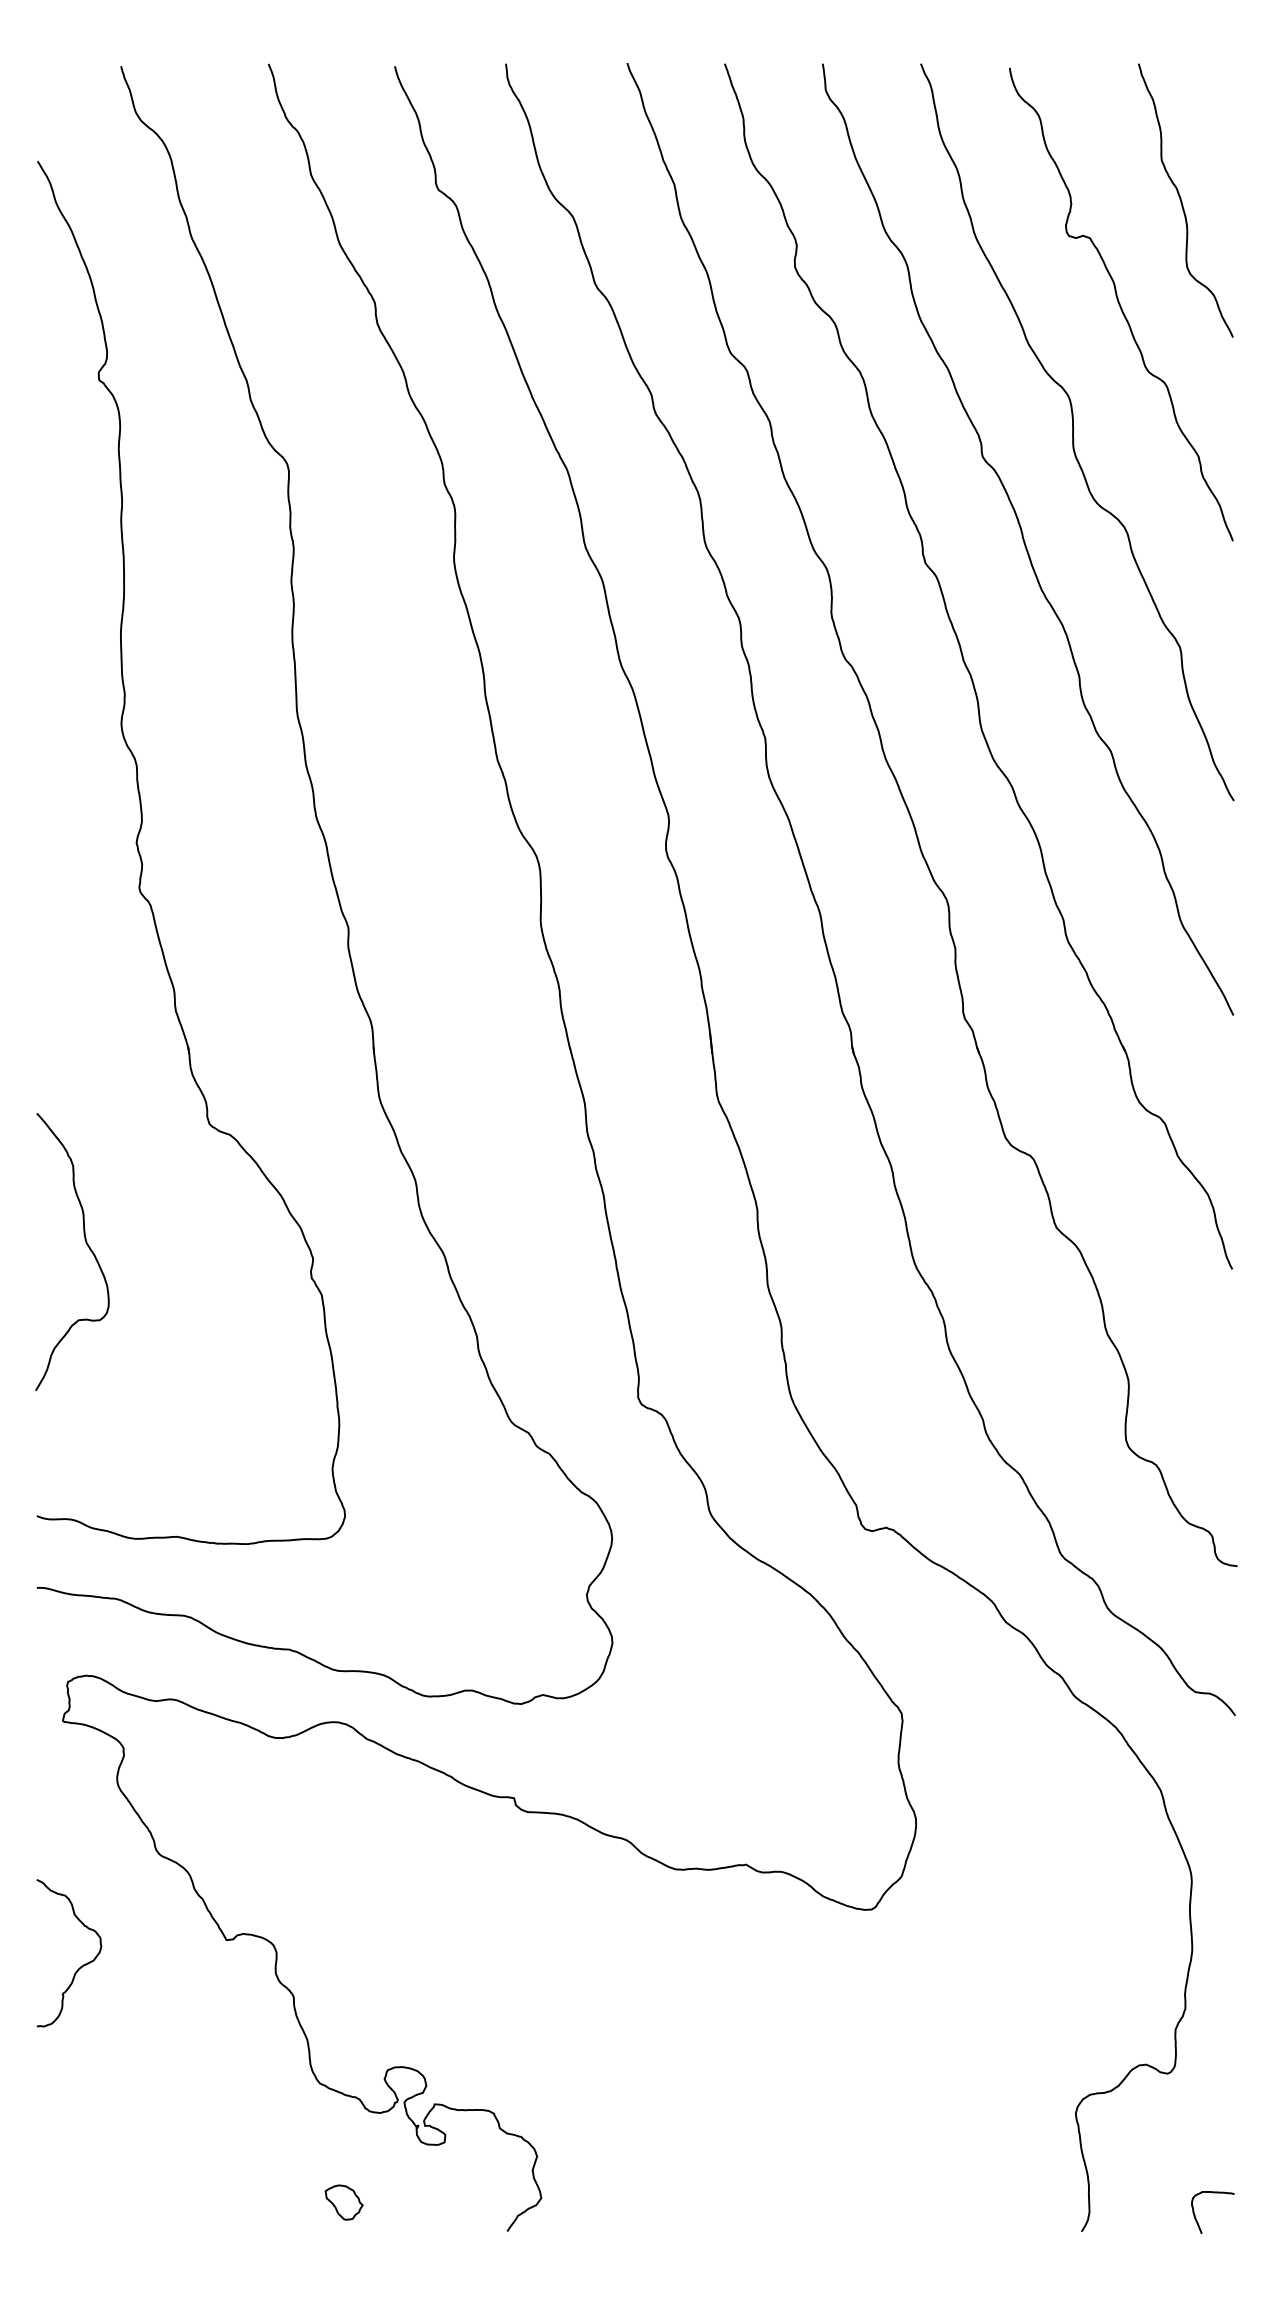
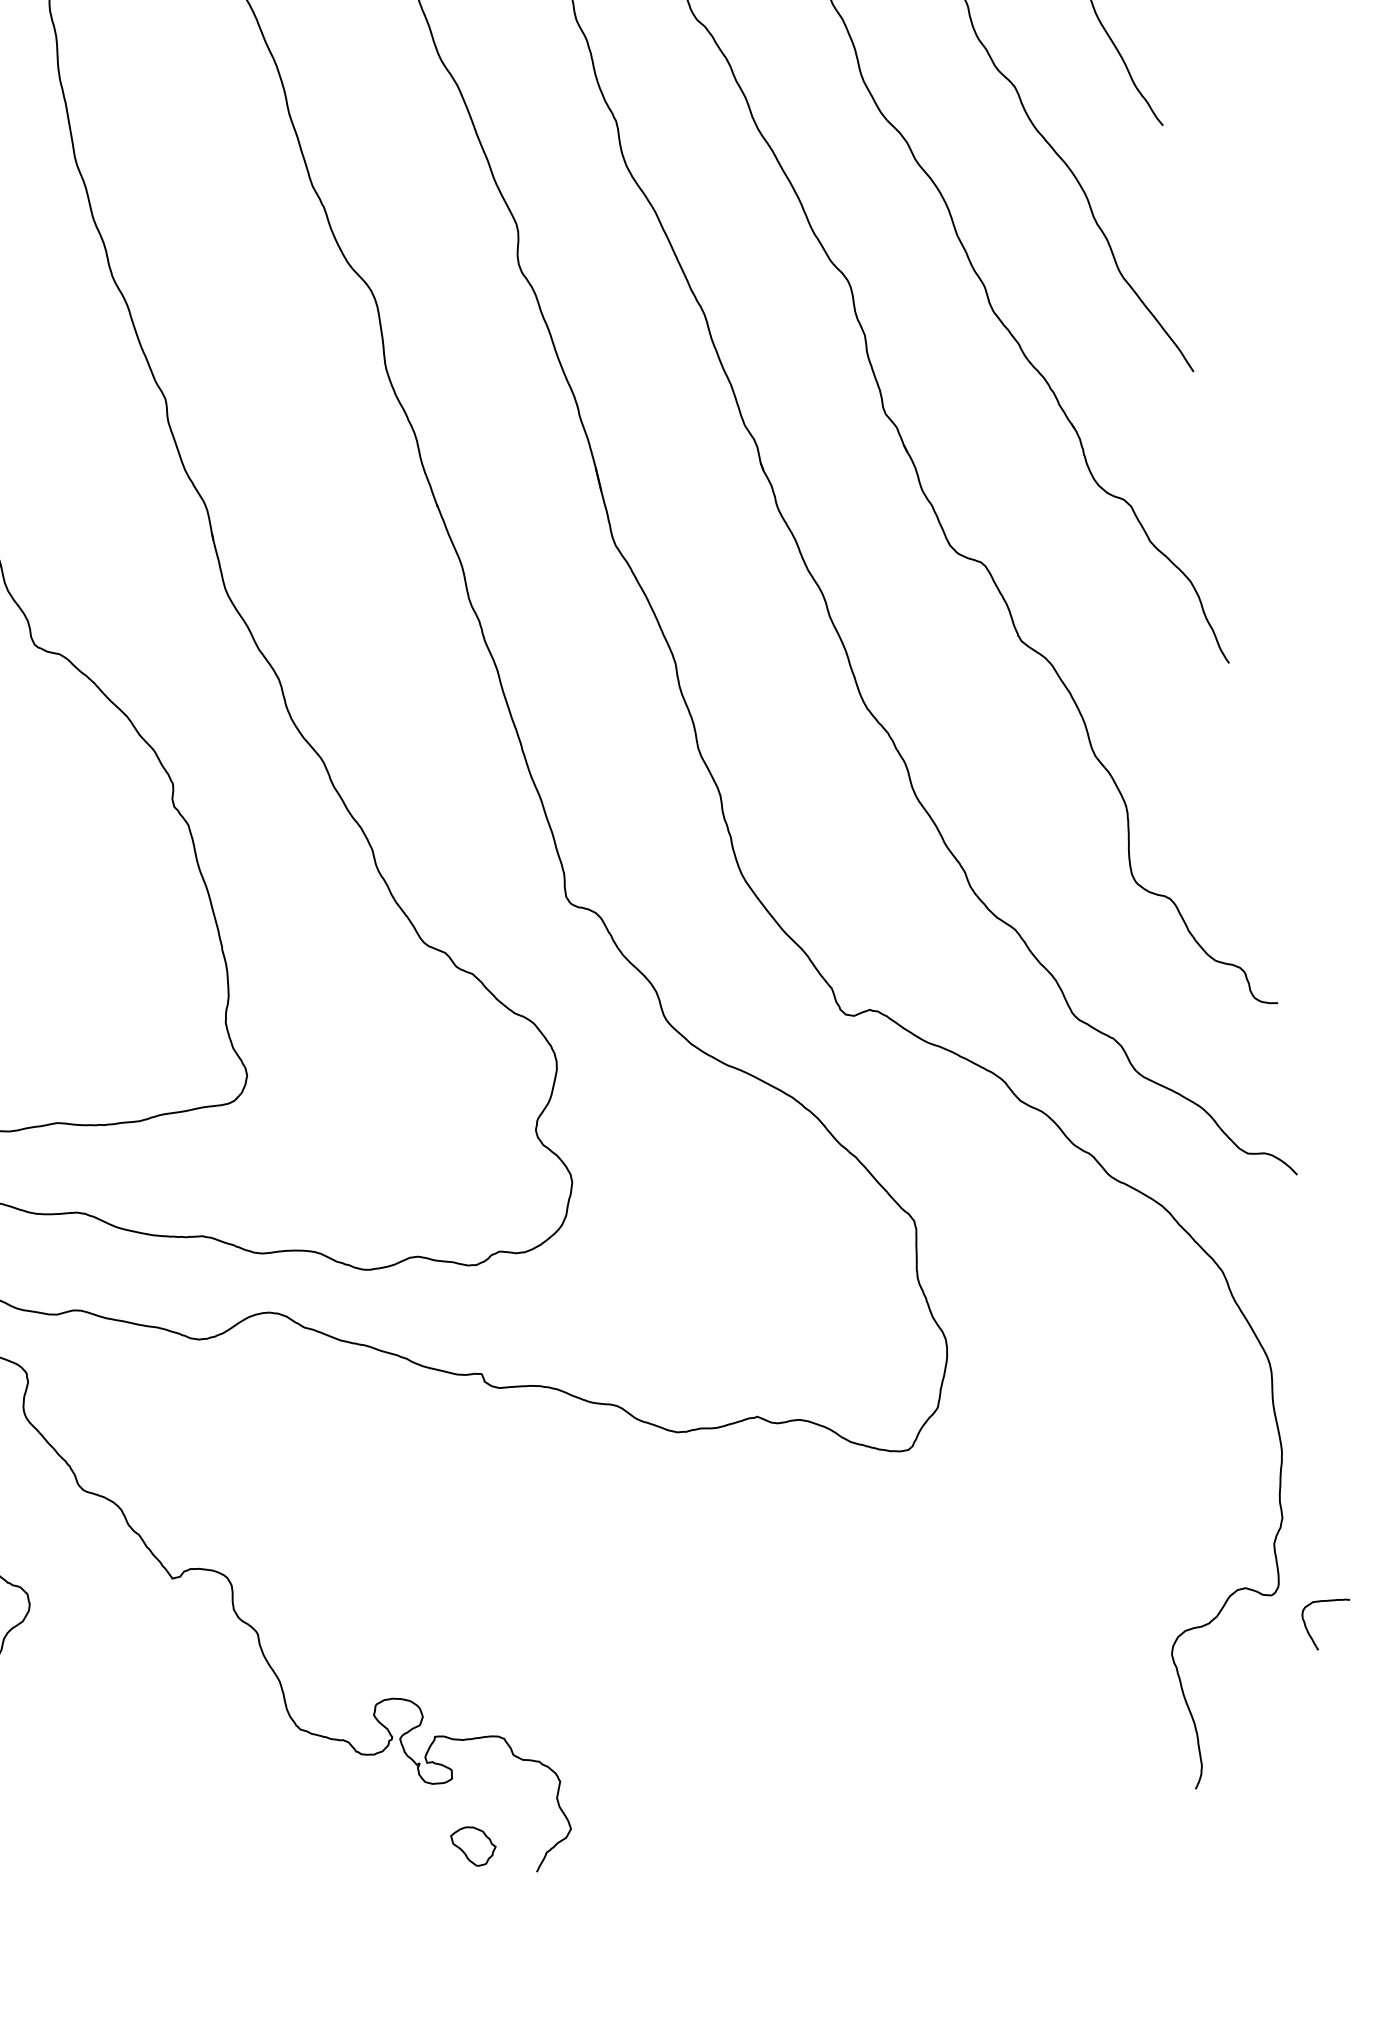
part: (343, 2202) -> (473, 1846), moved
curve: (1197, 2220) -> (1311, 1635), moved

